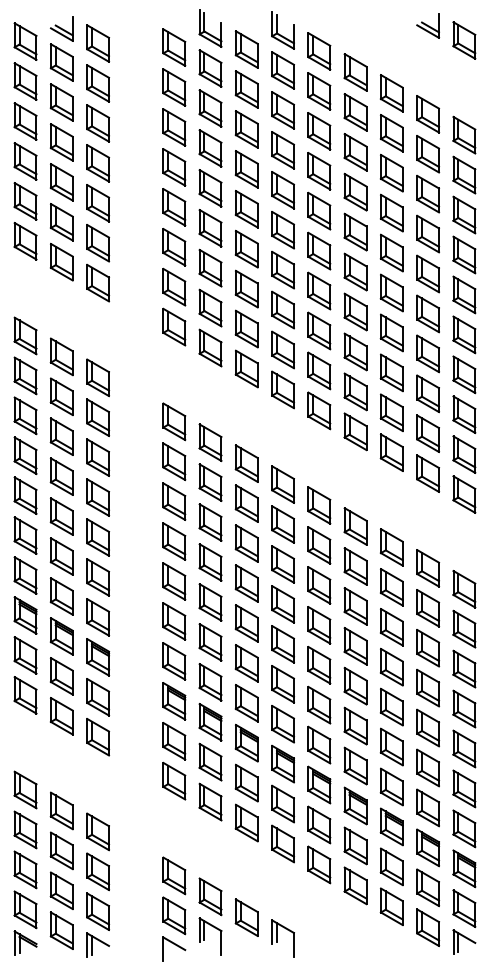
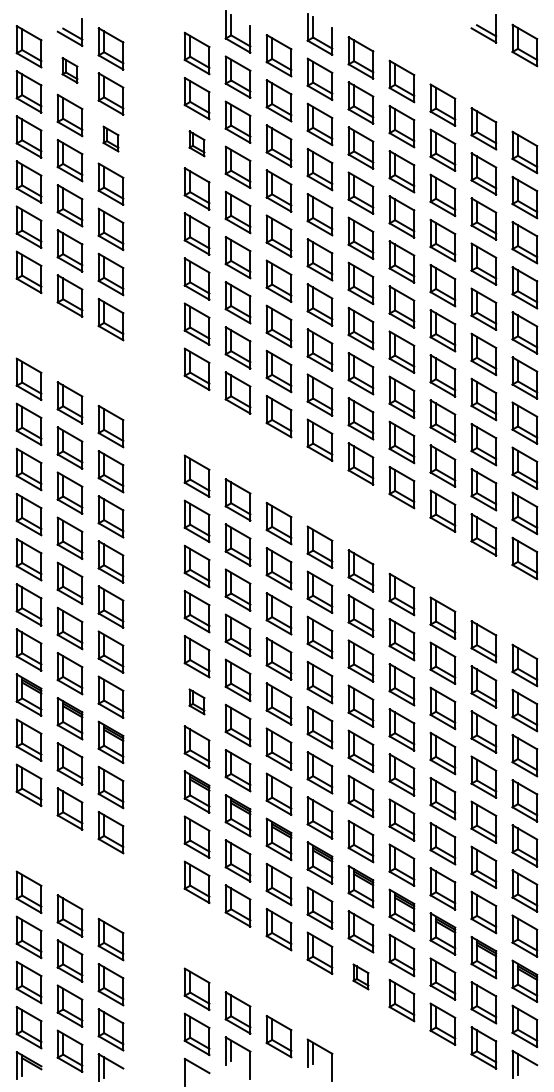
part: (61, 62) -> (69, 70), size x0.6
part: (97, 122) -> (110, 138), size x0.6
part: (173, 127) -> (196, 143), size x0.6
part: (173, 621) -> (196, 701), size x0.6
part: (318, 864) -> (360, 976), size x0.6

